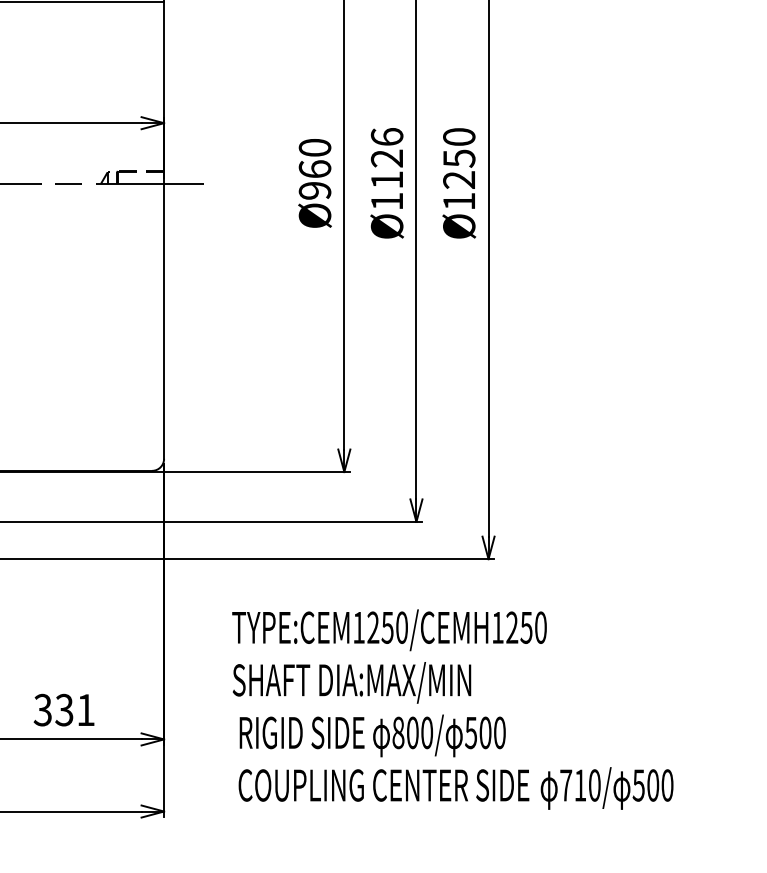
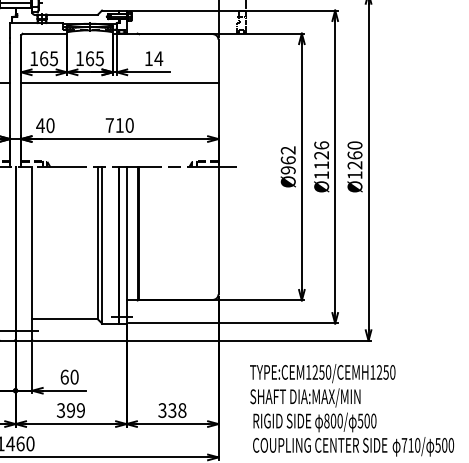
text: (315, 147) -> (288, 150), Ø960 -> Ø962
text: (458, 158) -> (354, 155), Ø1250 -> Ø1260
text: (86, 710) -> (182, 410), 331 -> 338

